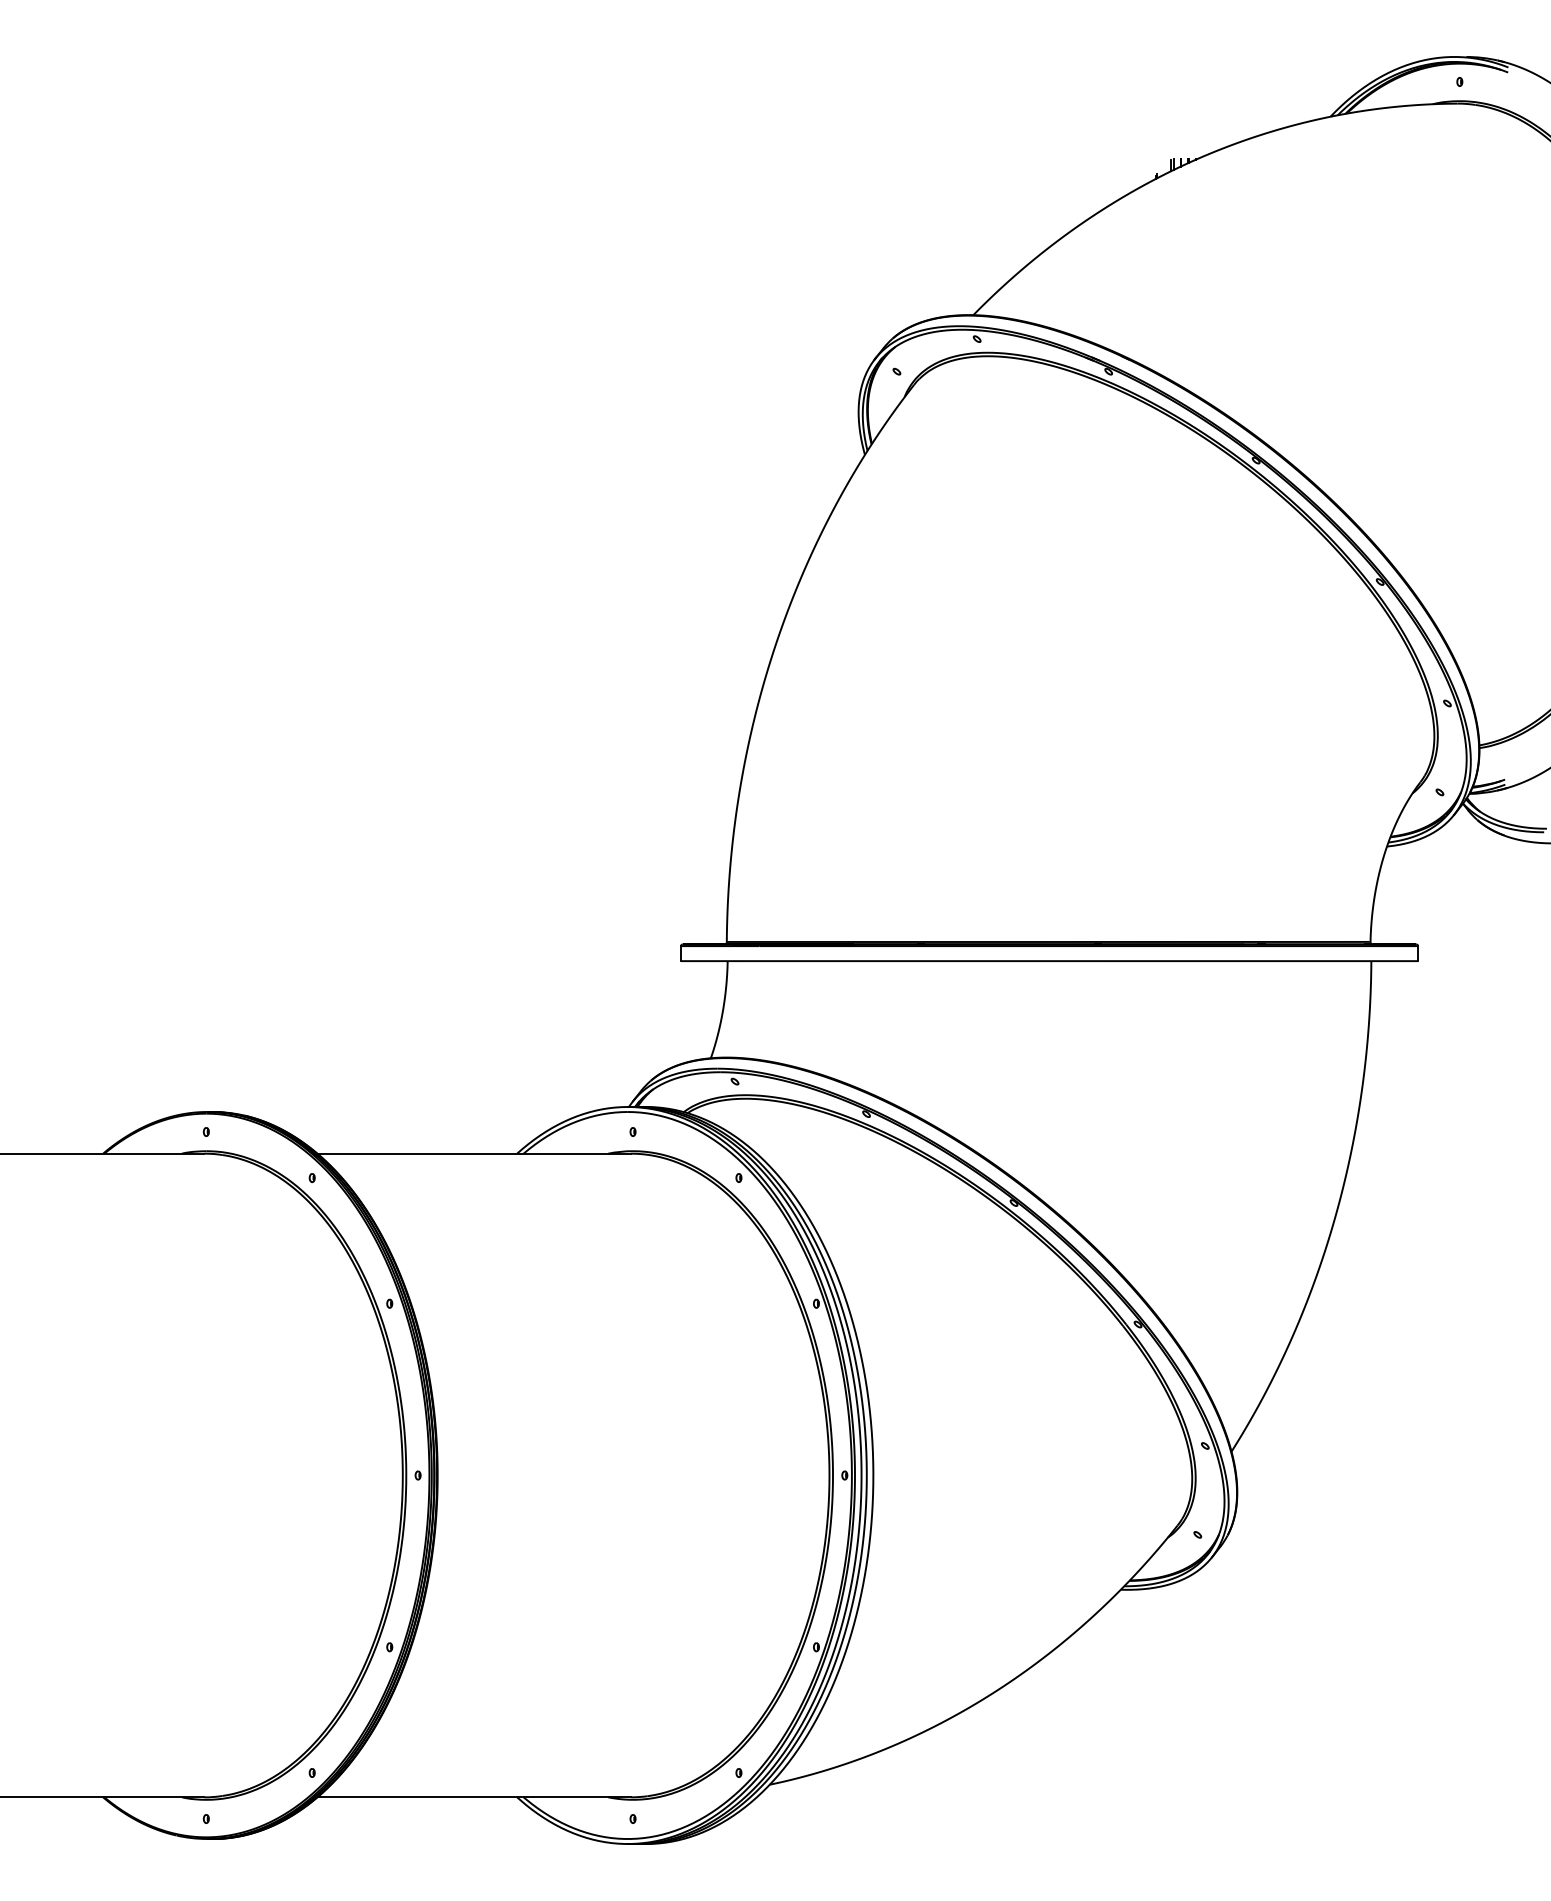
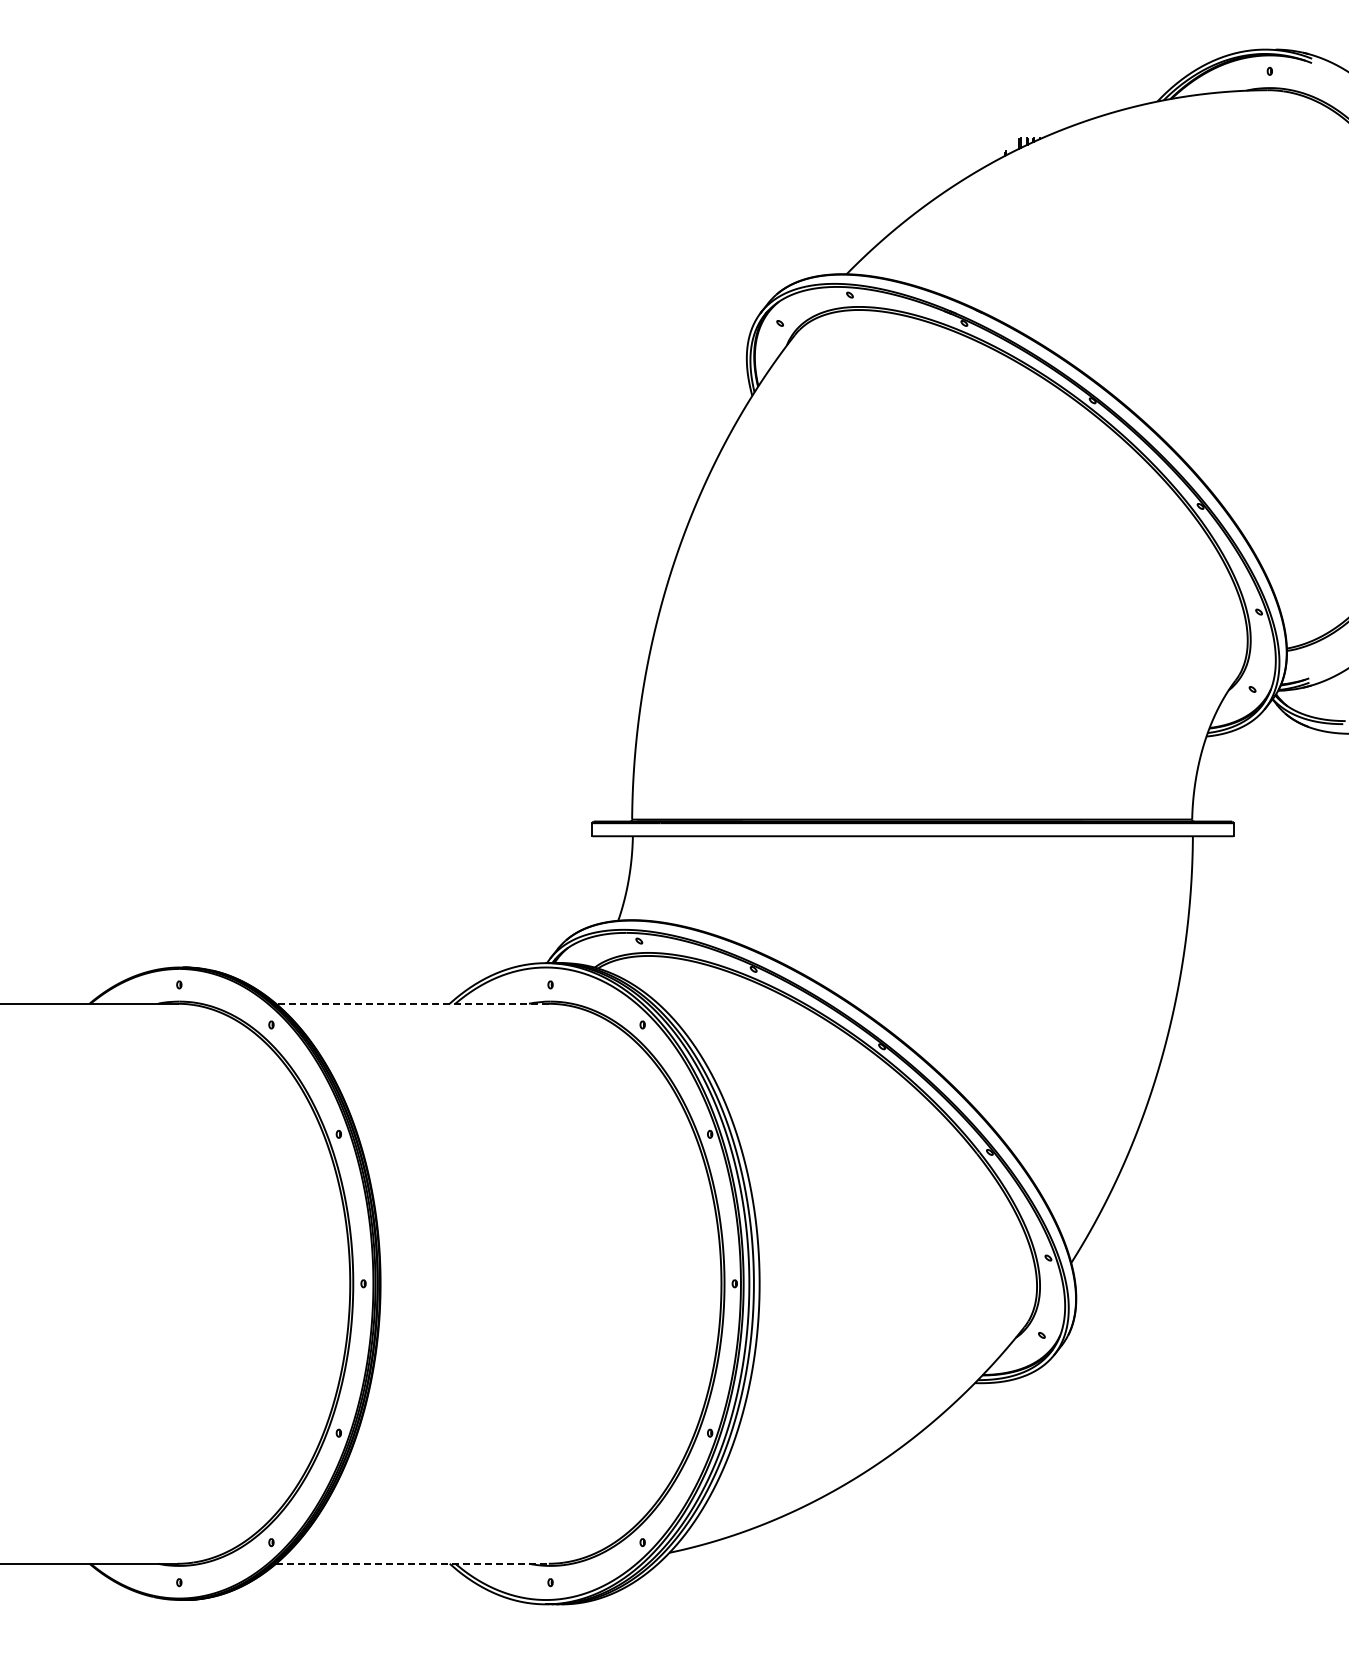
line: (473, 1153) -> (411, 1003), solid -> dashed
line: (474, 1797) -> (412, 1563), solid -> dashed

